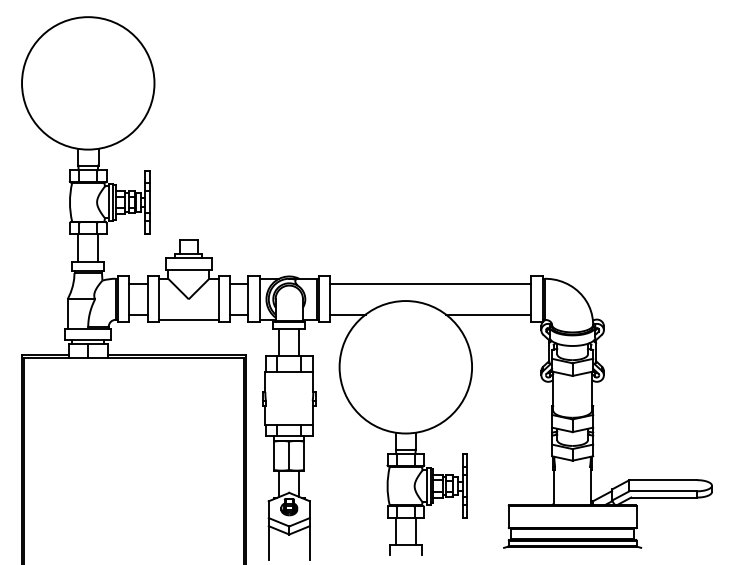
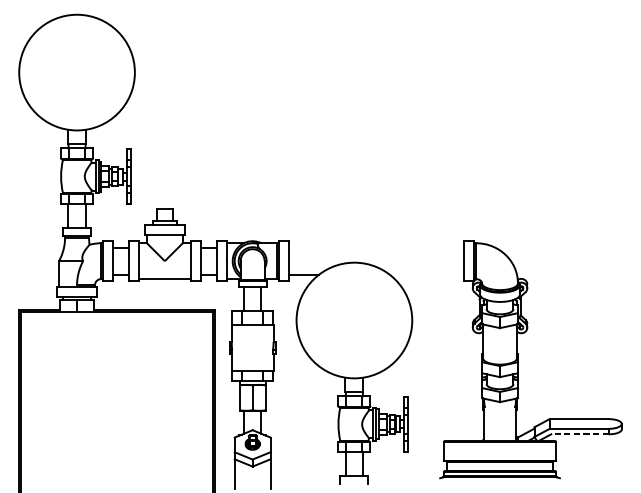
line: (430, 283) -> (375, 247), removed
line: (488, 314) -> (426, 274), removed
line: (664, 497) -> (580, 434), solid -> dashed

